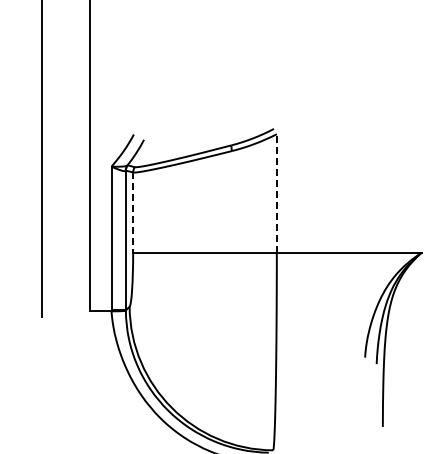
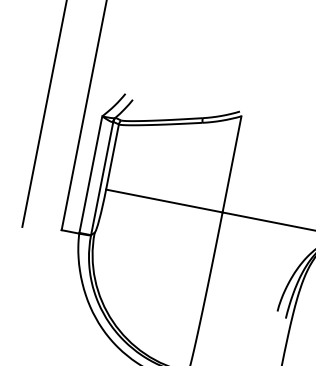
line: (276, 193) -> (231, 164), dashed -> solid
line: (133, 213) -> (112, 157), dashed -> solid

